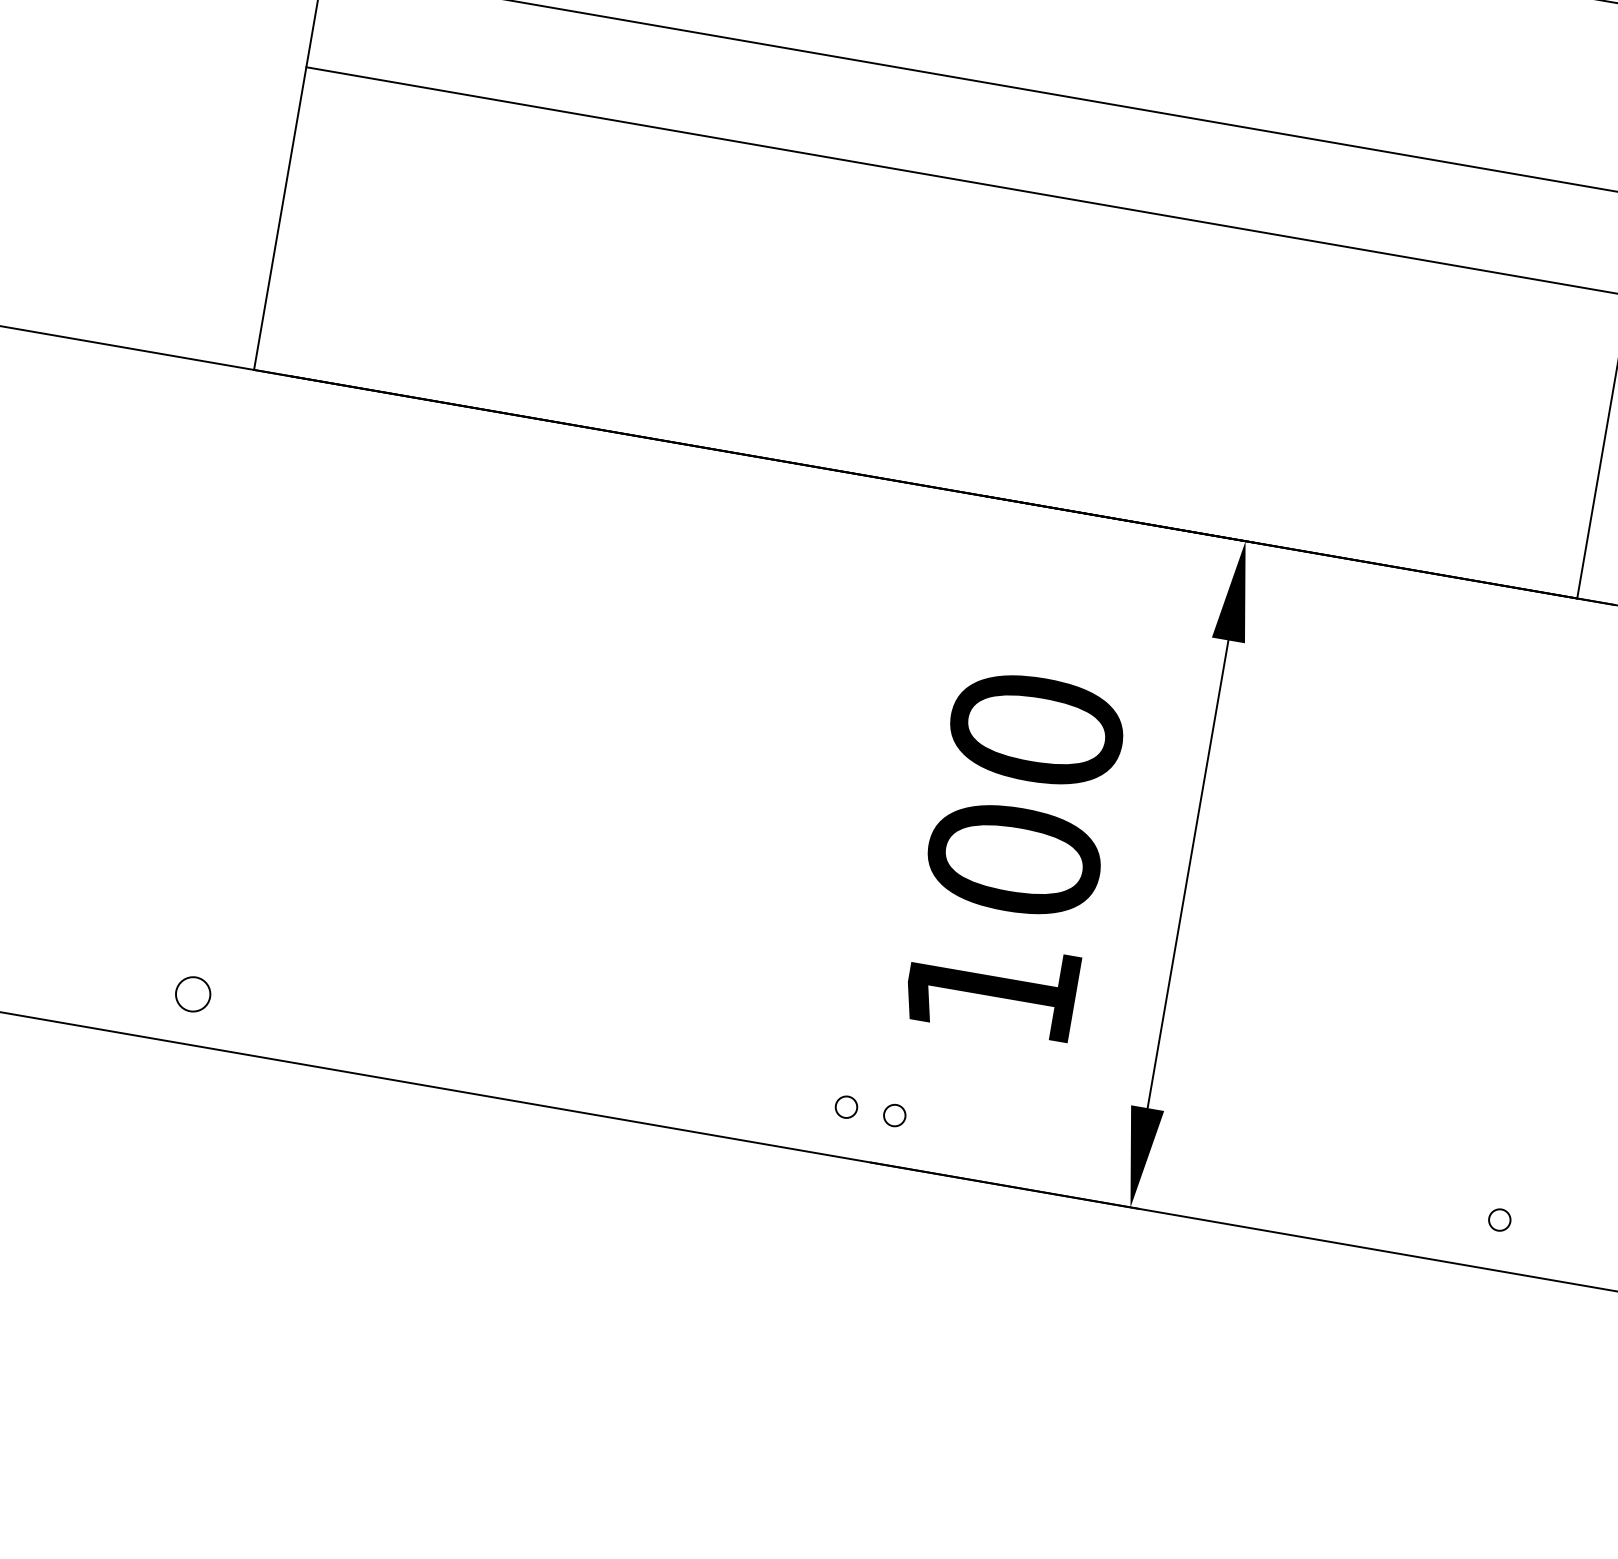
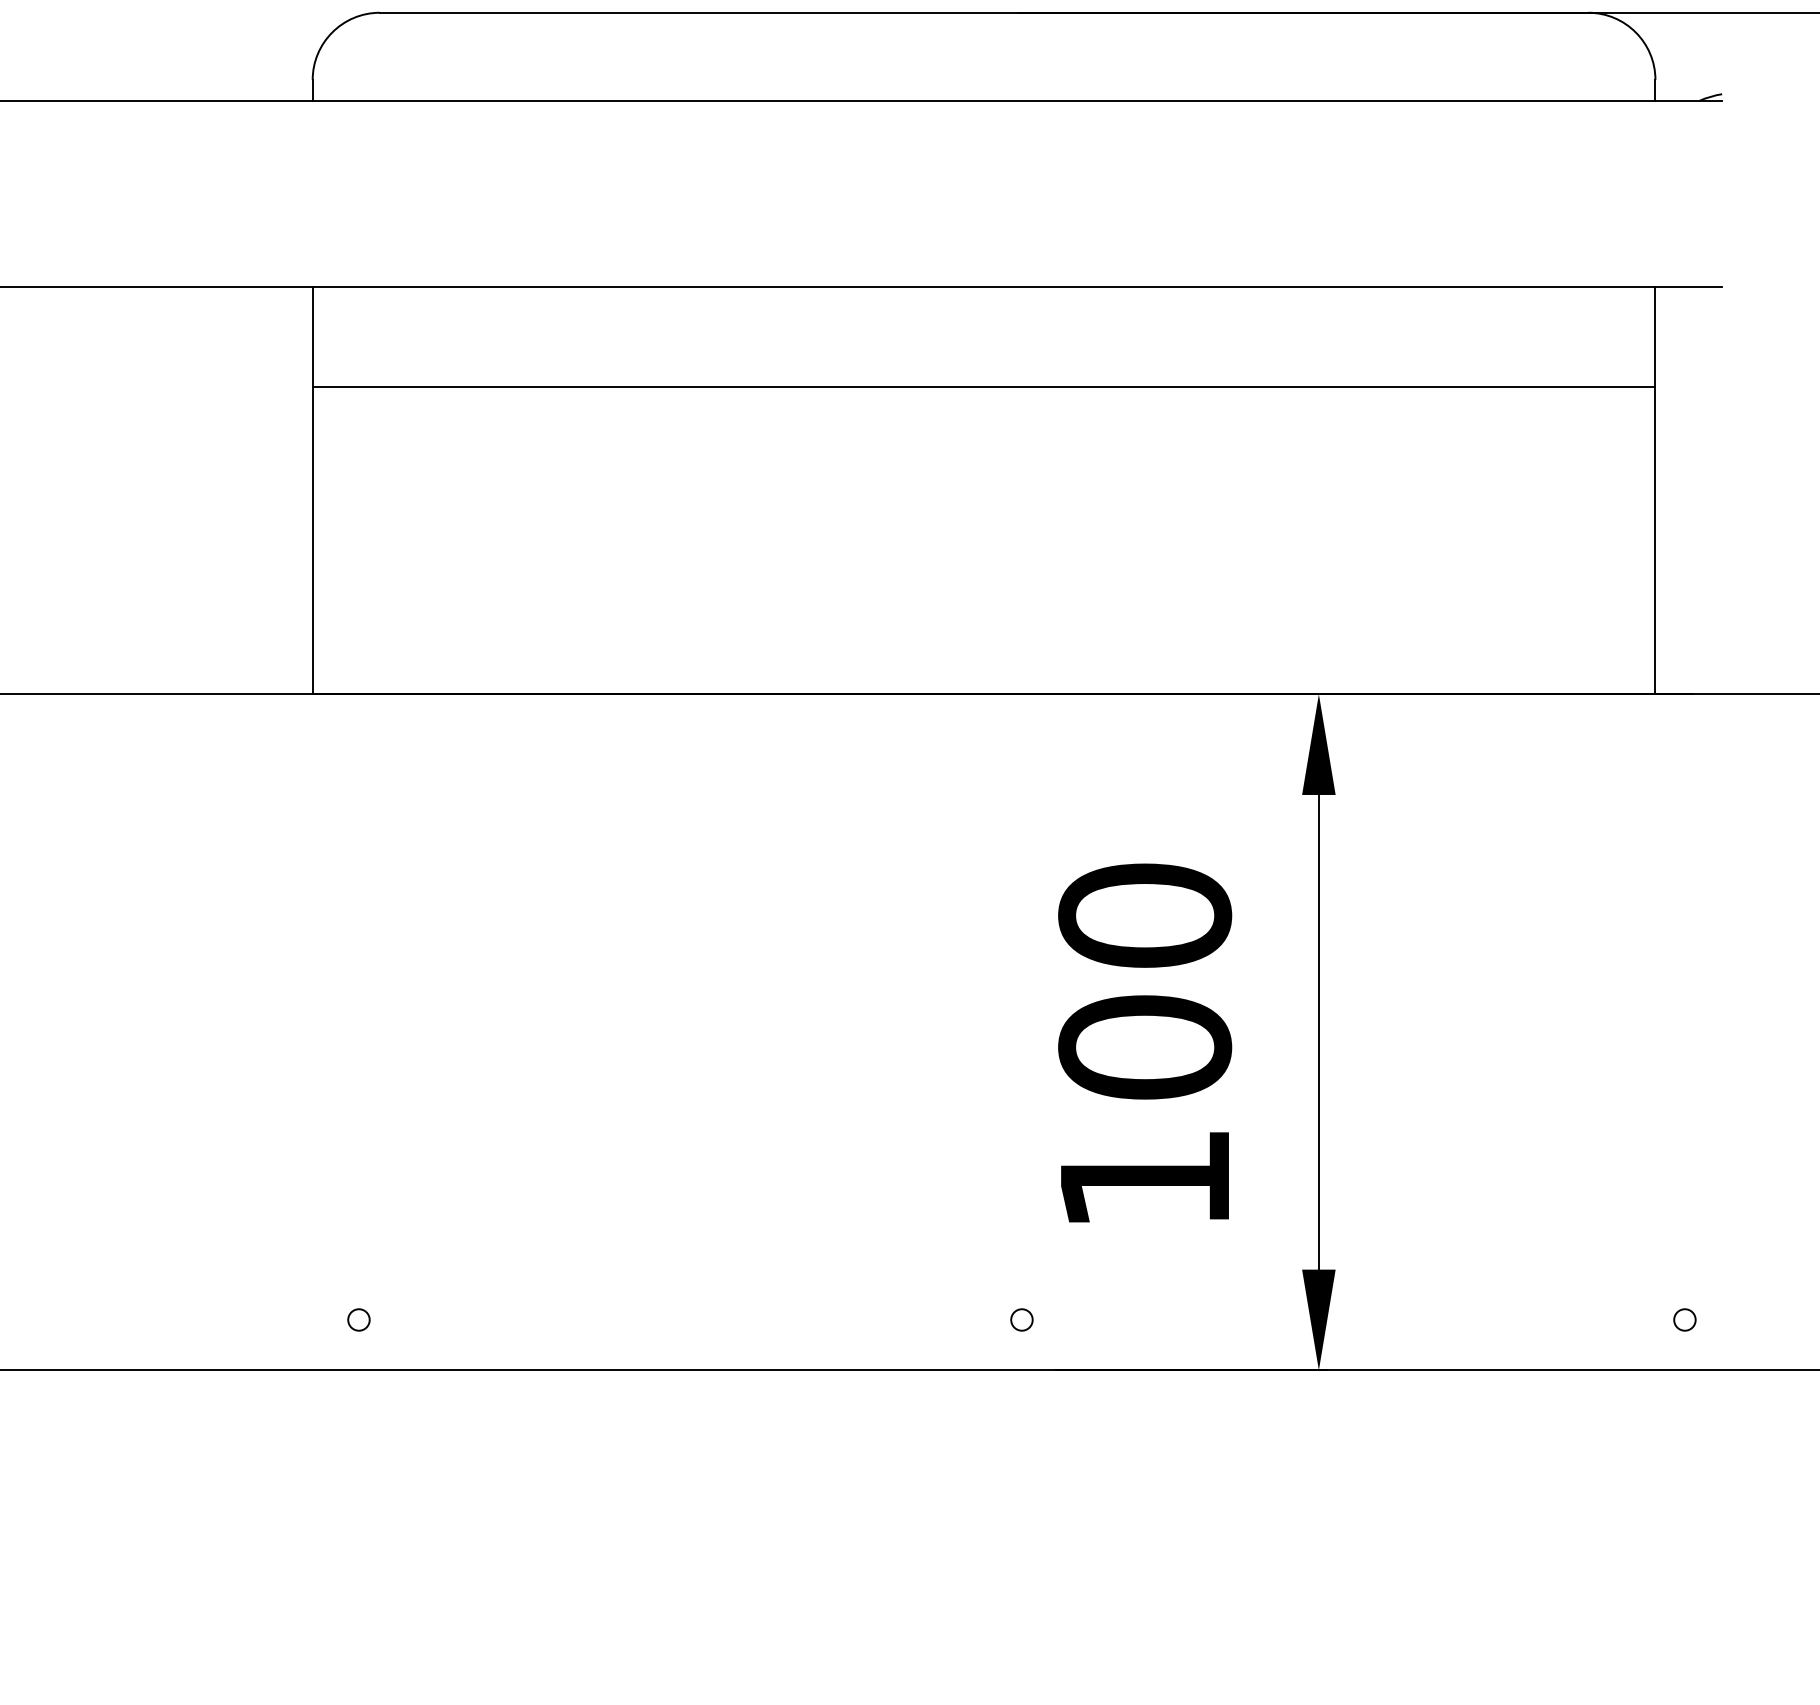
circle: (192, 993) -> (358, 1319), size x0.62
circle: (894, 1115) -> (1070, 1319), removed

